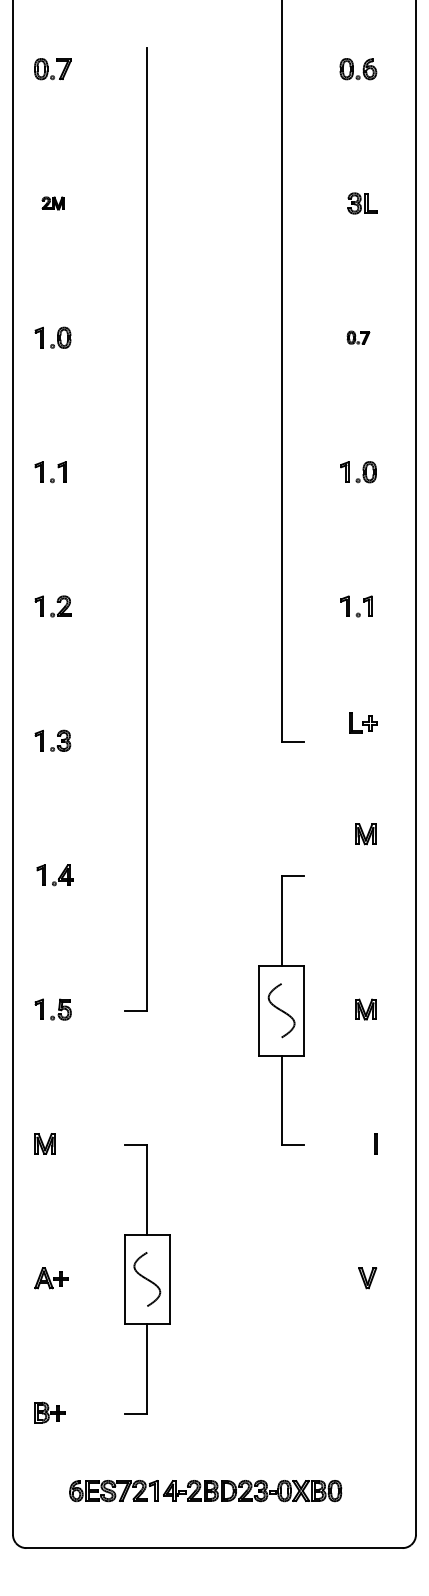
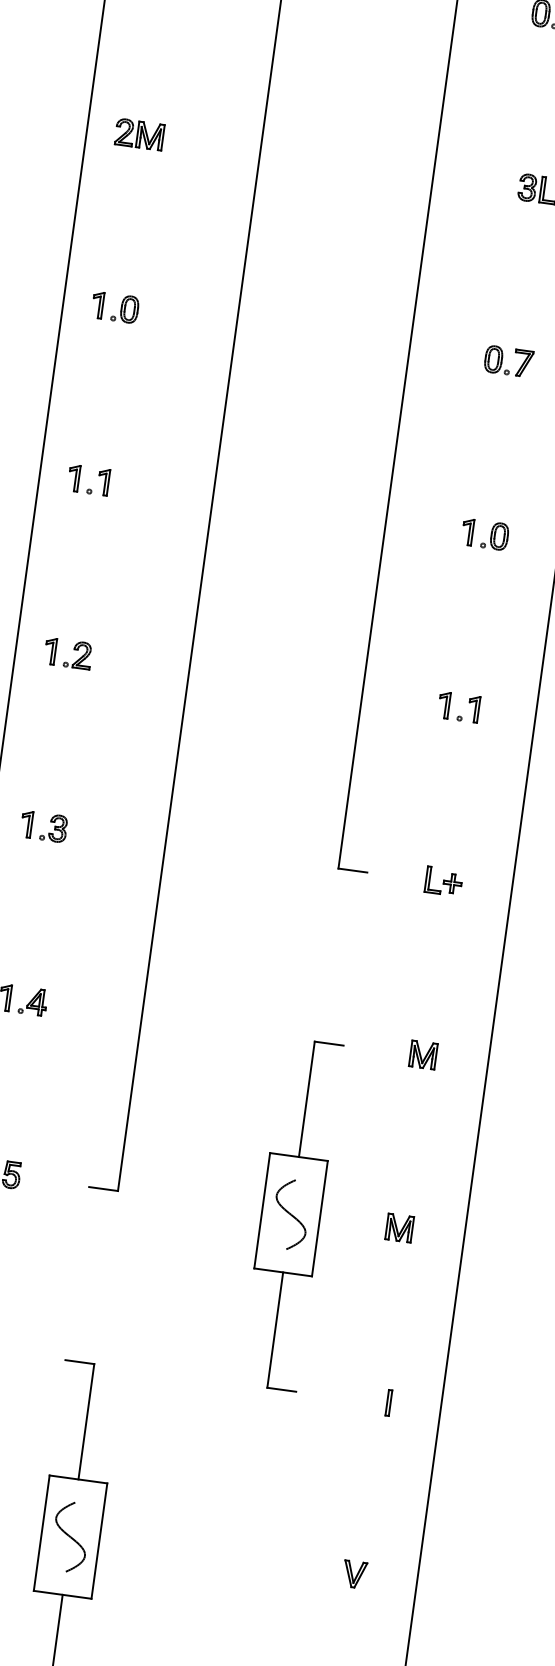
part: (53, 203) -> (139, 134), size x1.67
part: (358, 337) -> (508, 361), size x1.67
part: (363, 722) -> (444, 881), moved
part: (365, 834) -> (422, 1055), moved

